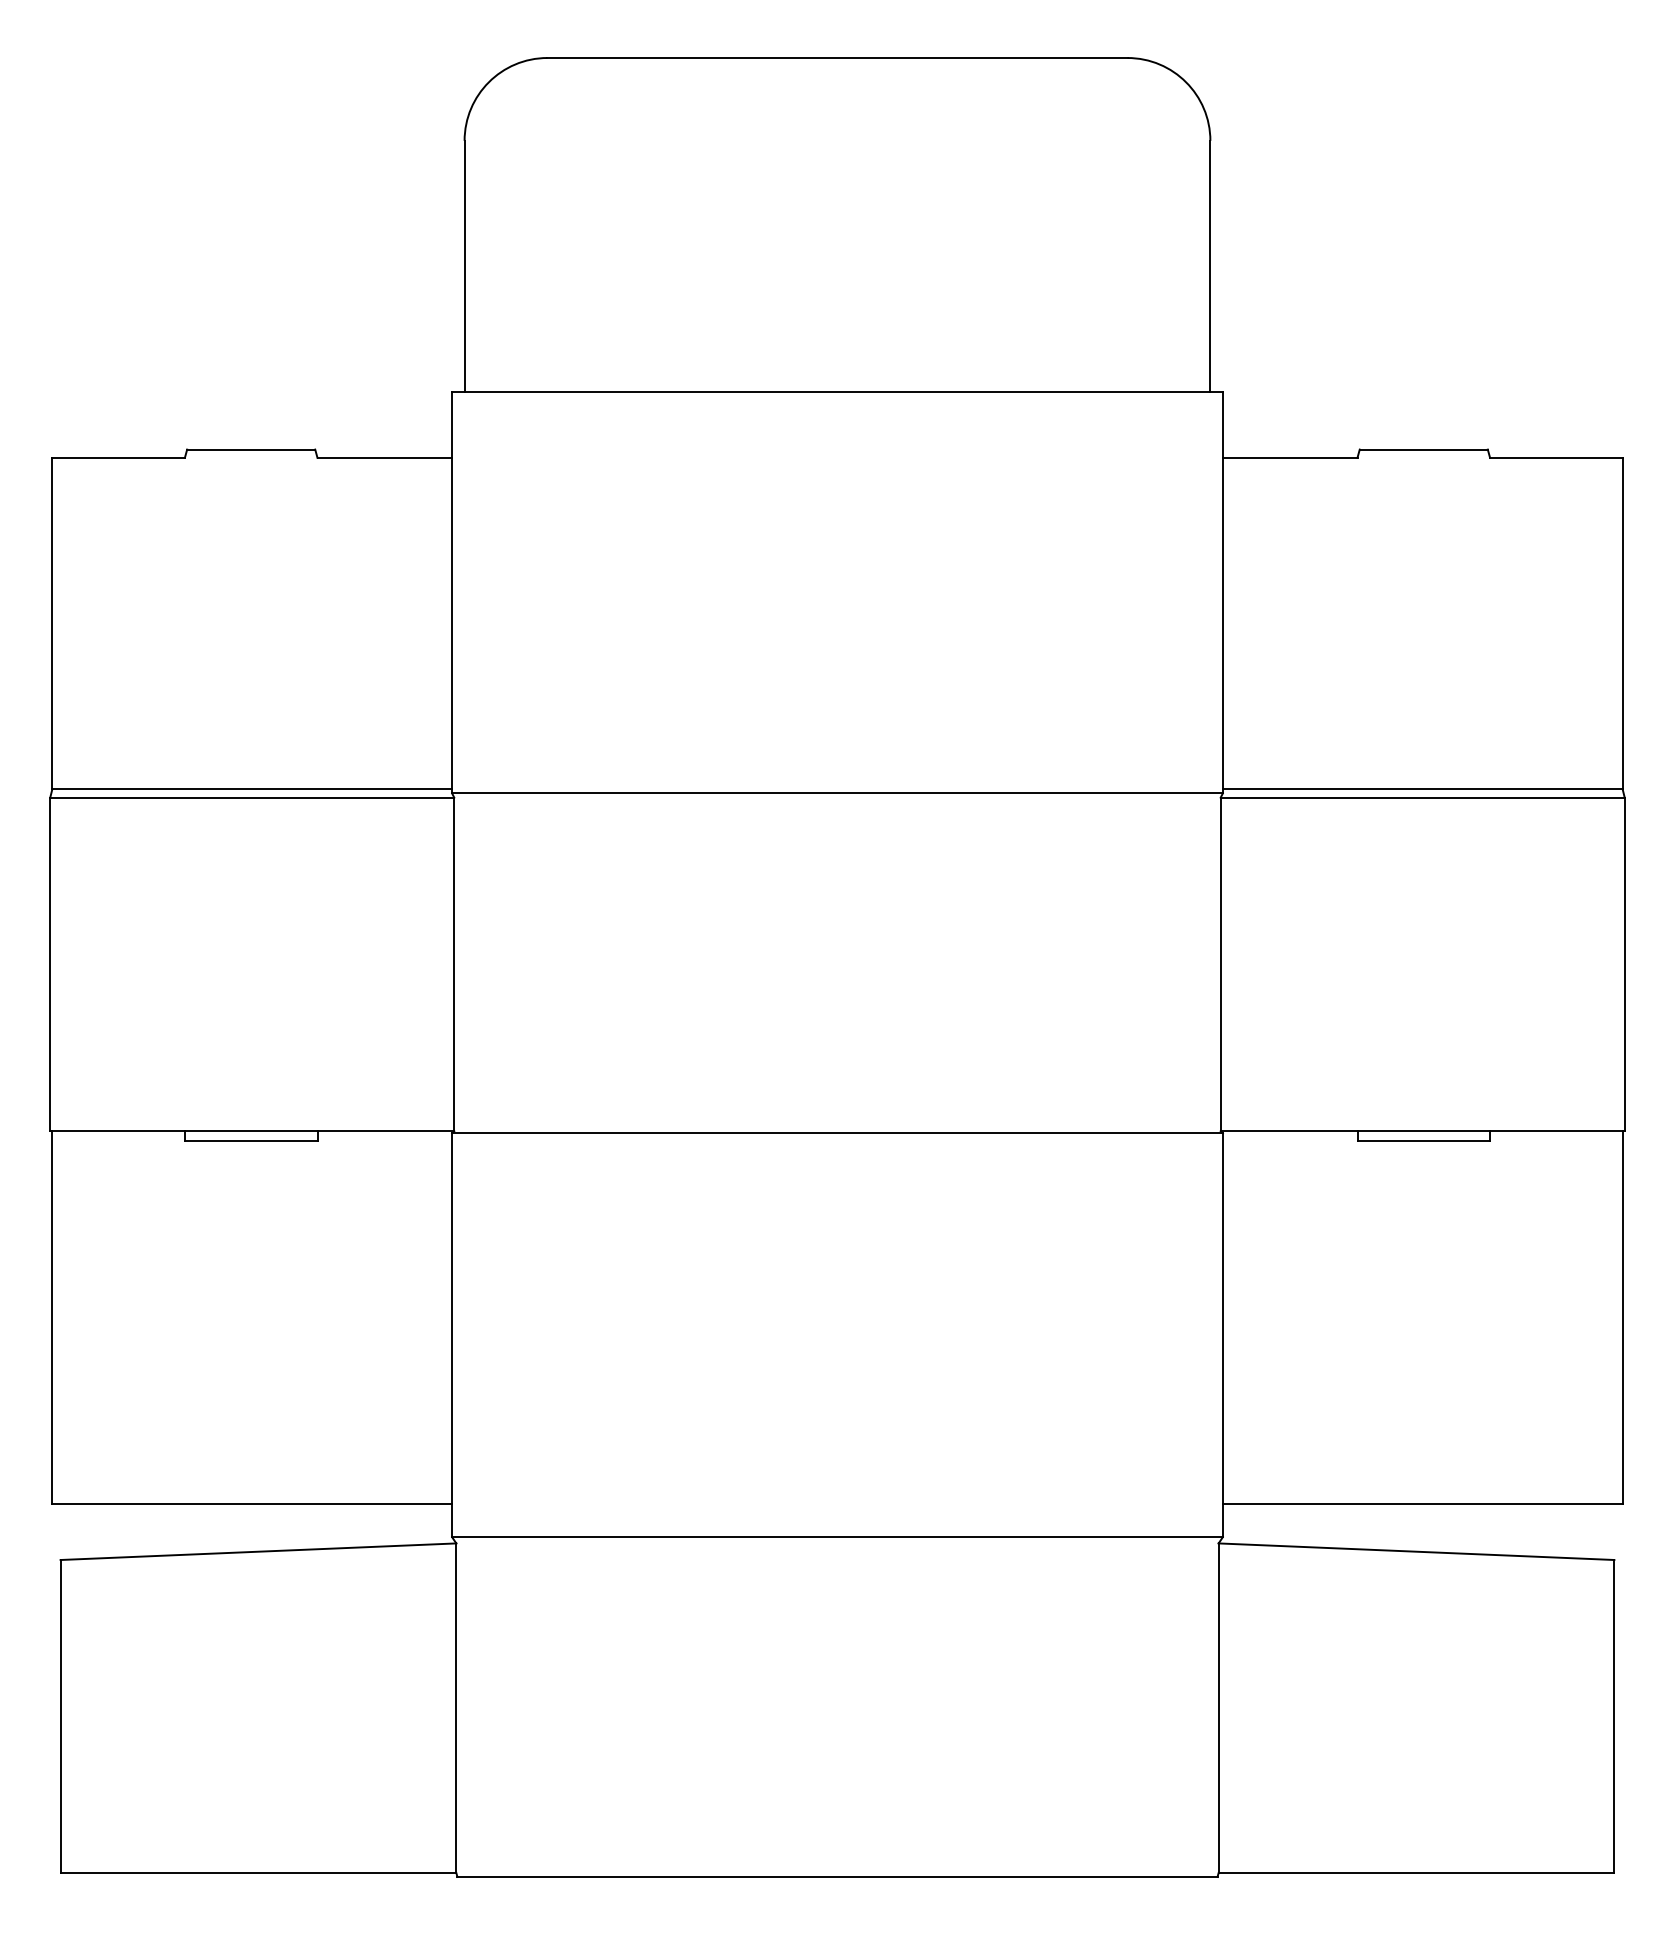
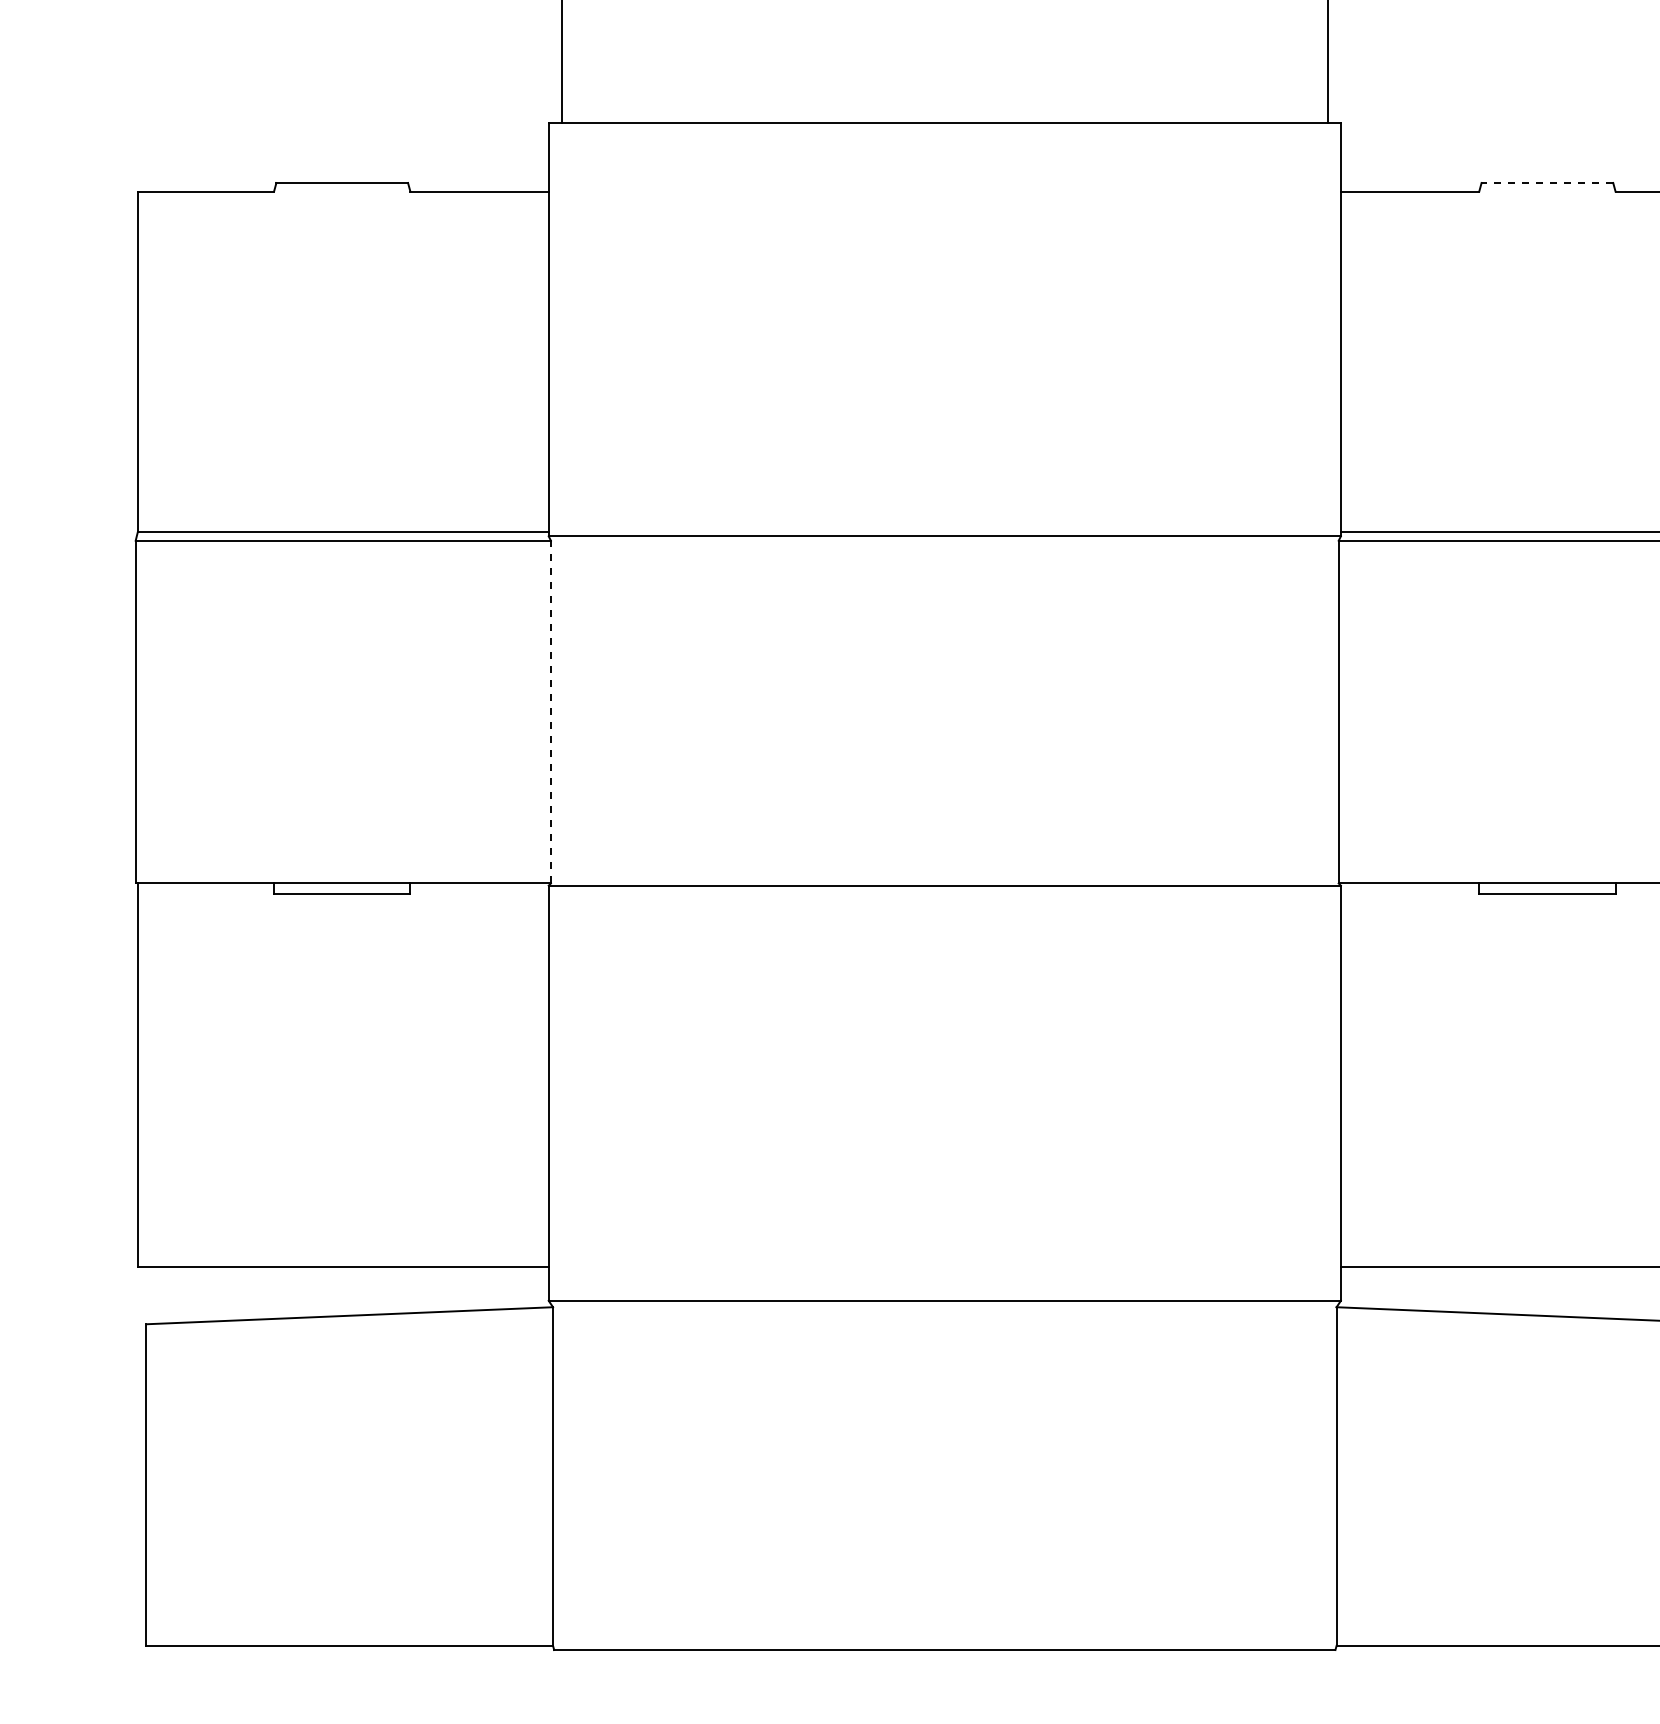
line: (1423, 449) -> (1547, 182), solid -> dashed
line: (454, 964) -> (551, 712), solid -> dashed

